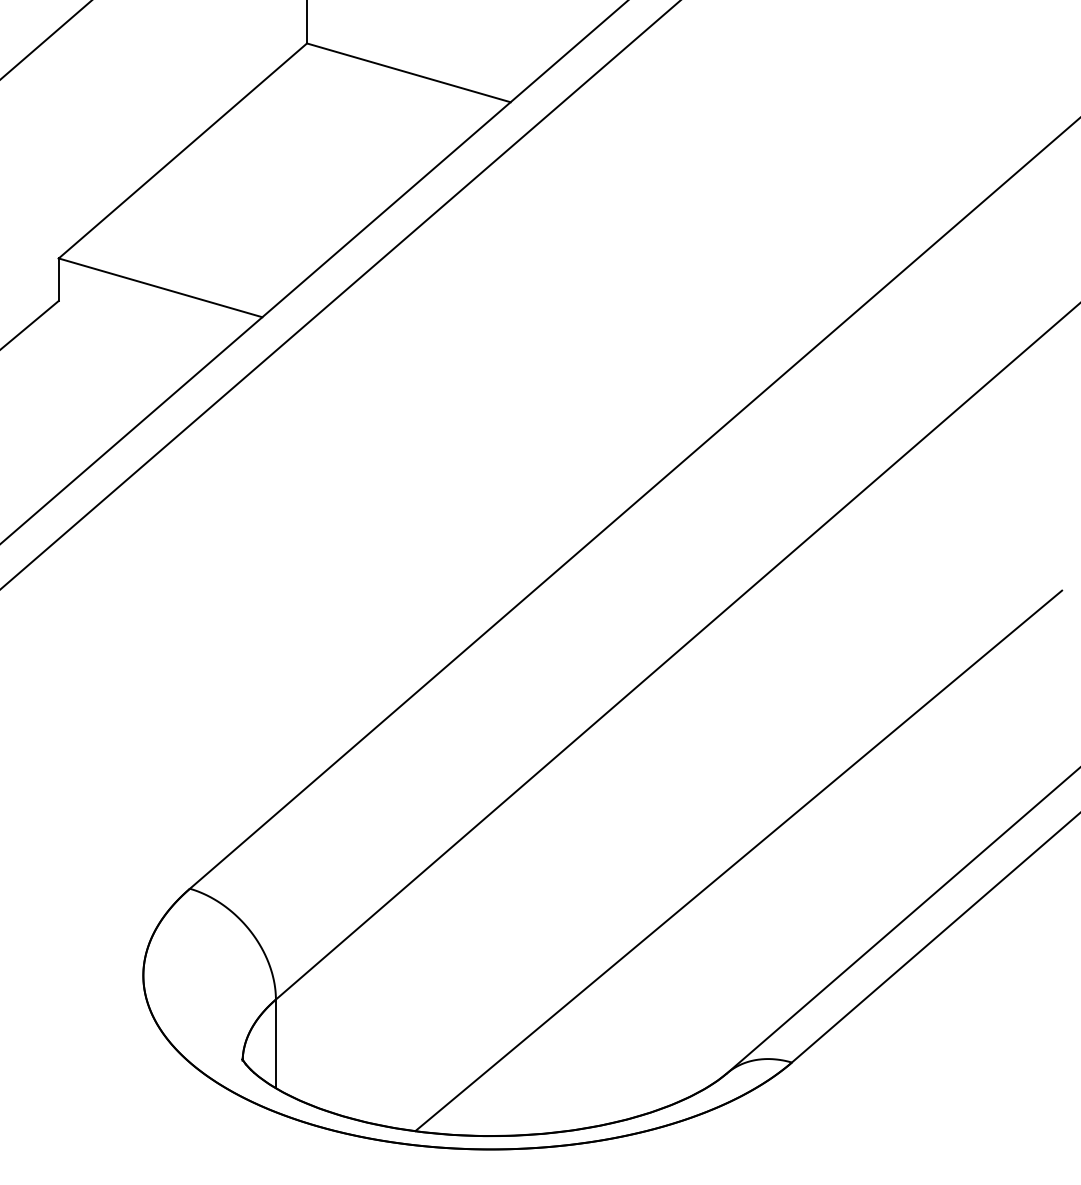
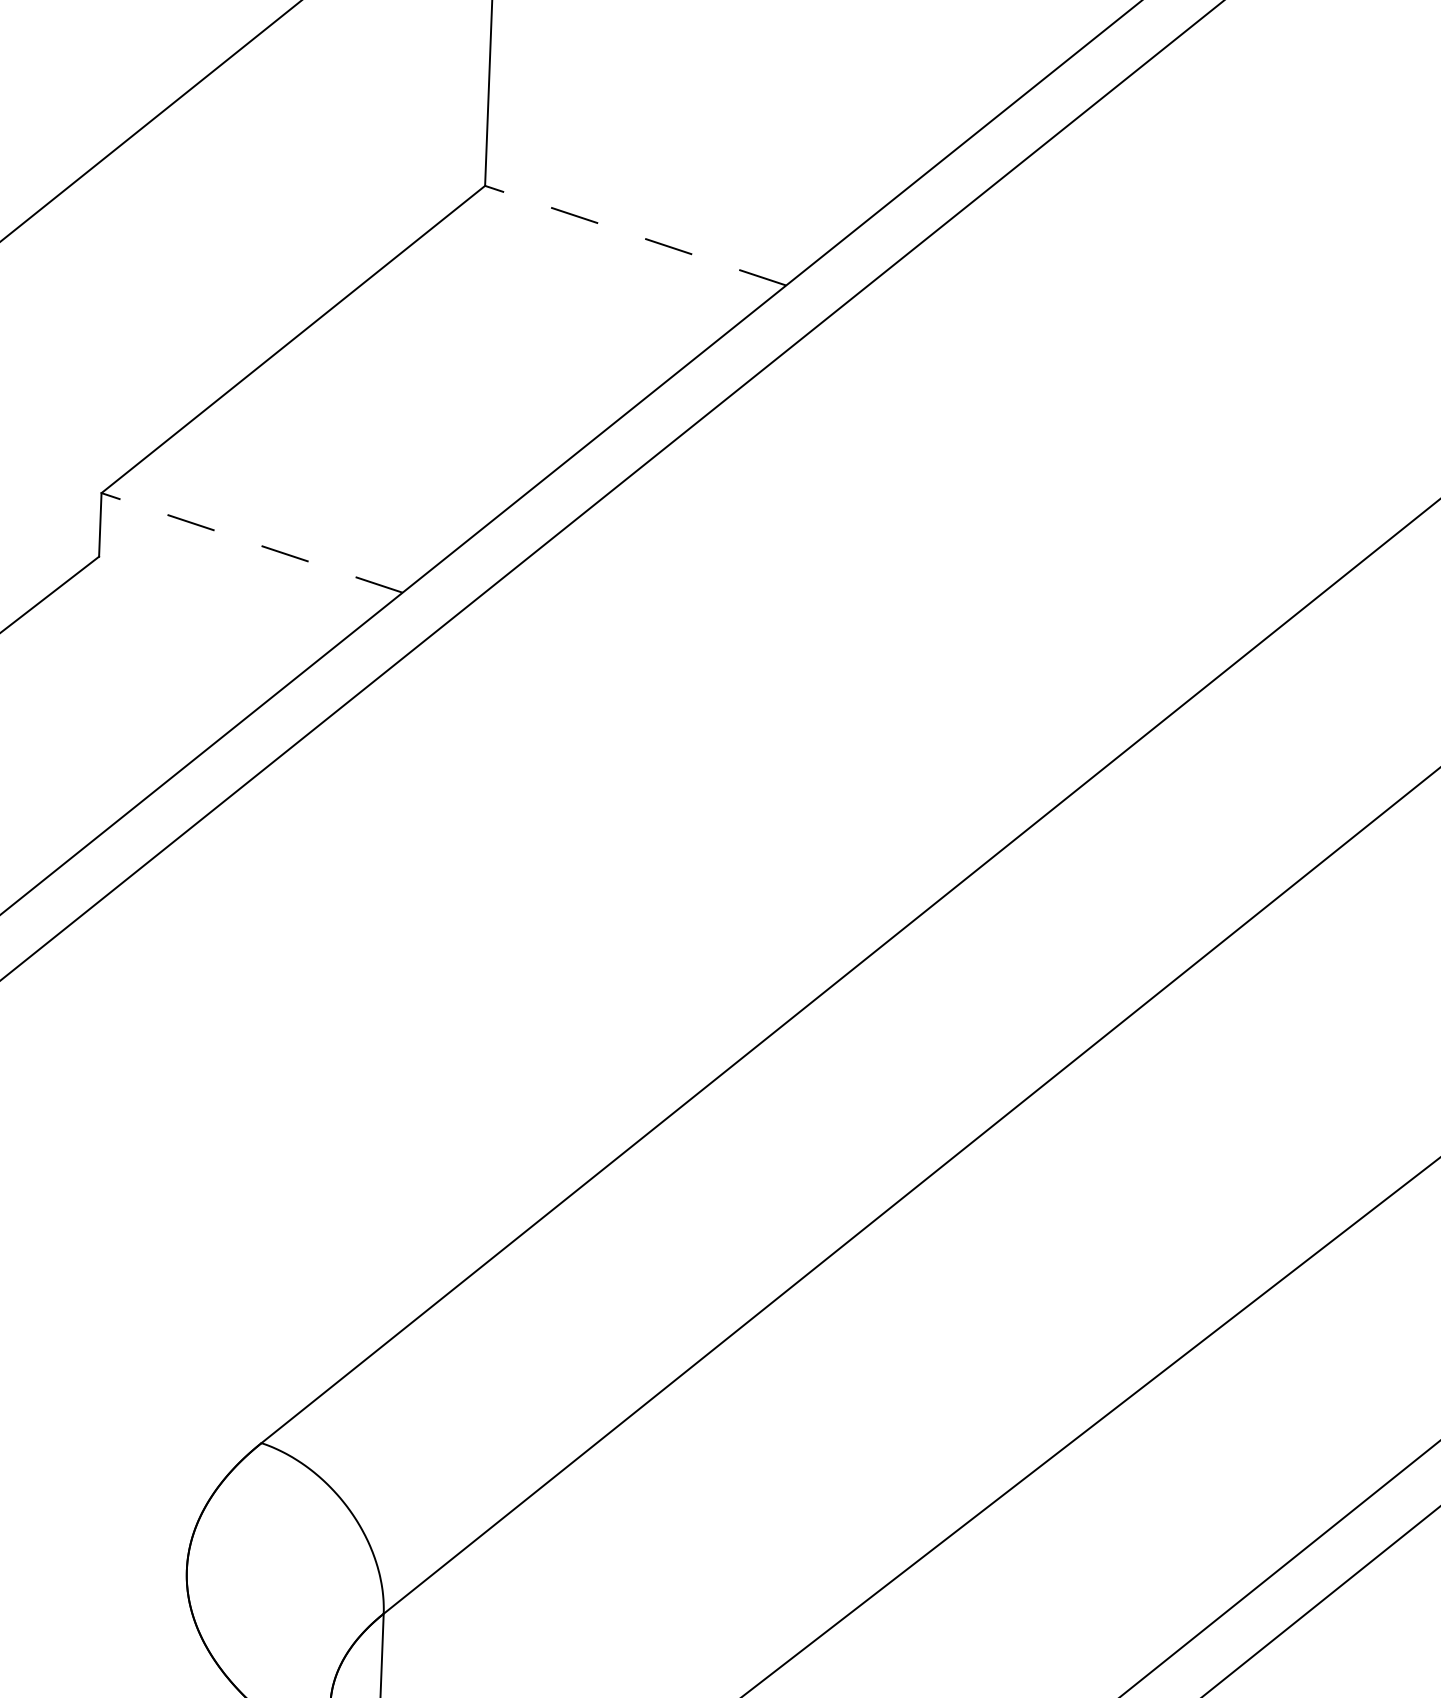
line: (408, 72) -> (635, 235), solid -> dashed
line: (160, 287) -> (252, 542), solid -> dashed

